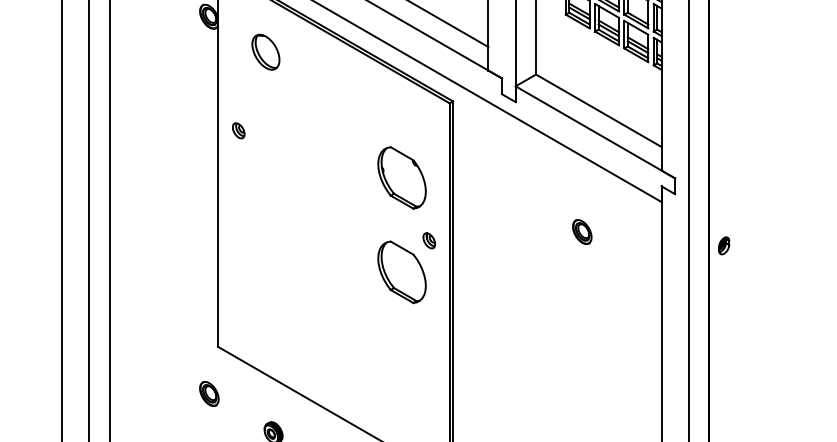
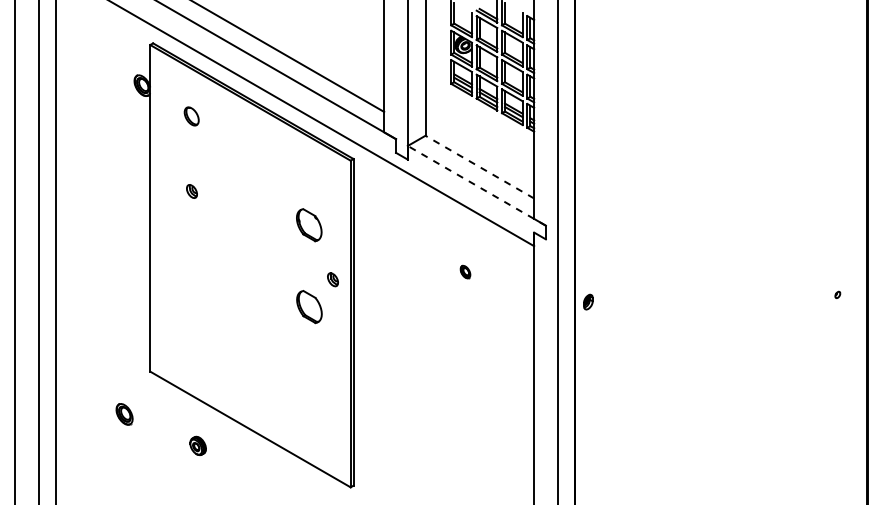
part: (265, 52) -> (191, 116), size x0.6
line: (598, 111) -> (479, 167), solid -> dashed
part: (238, 130) -> (191, 191), moved
line: (594, 131) -> (476, 185), solid -> dashed
part: (400, 177) -> (308, 224), size x0.6
part: (582, 231) -> (465, 271), size x0.6
part: (724, 245) -> (588, 301), moved
part: (402, 271) -> (309, 306), size x0.6
part: (209, 394) -> (124, 414), moved

